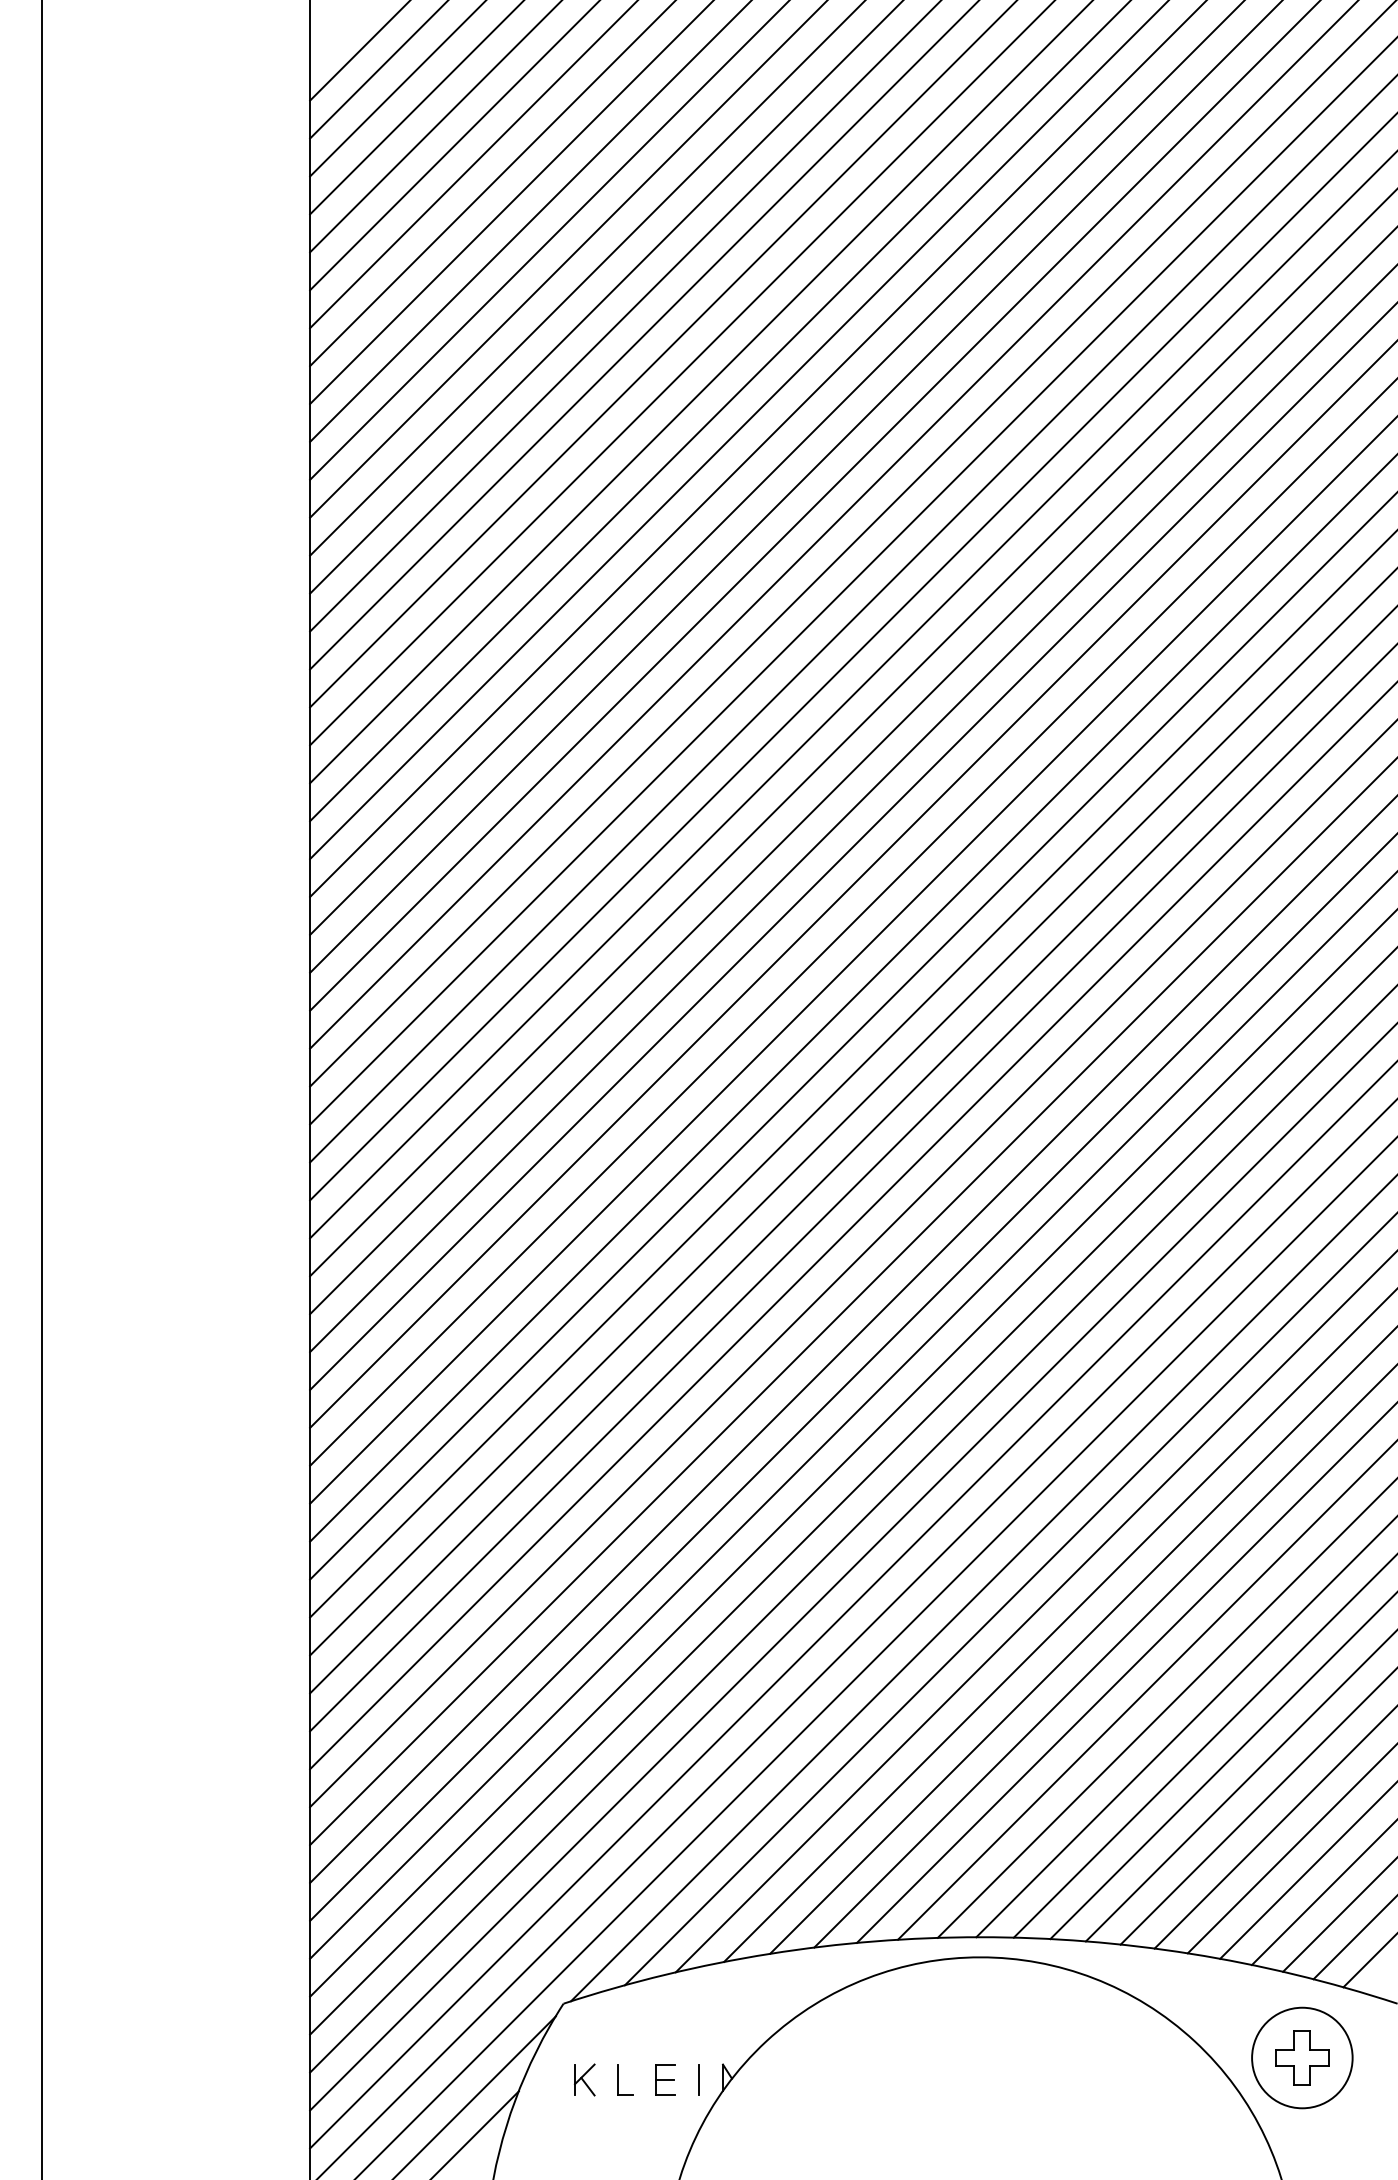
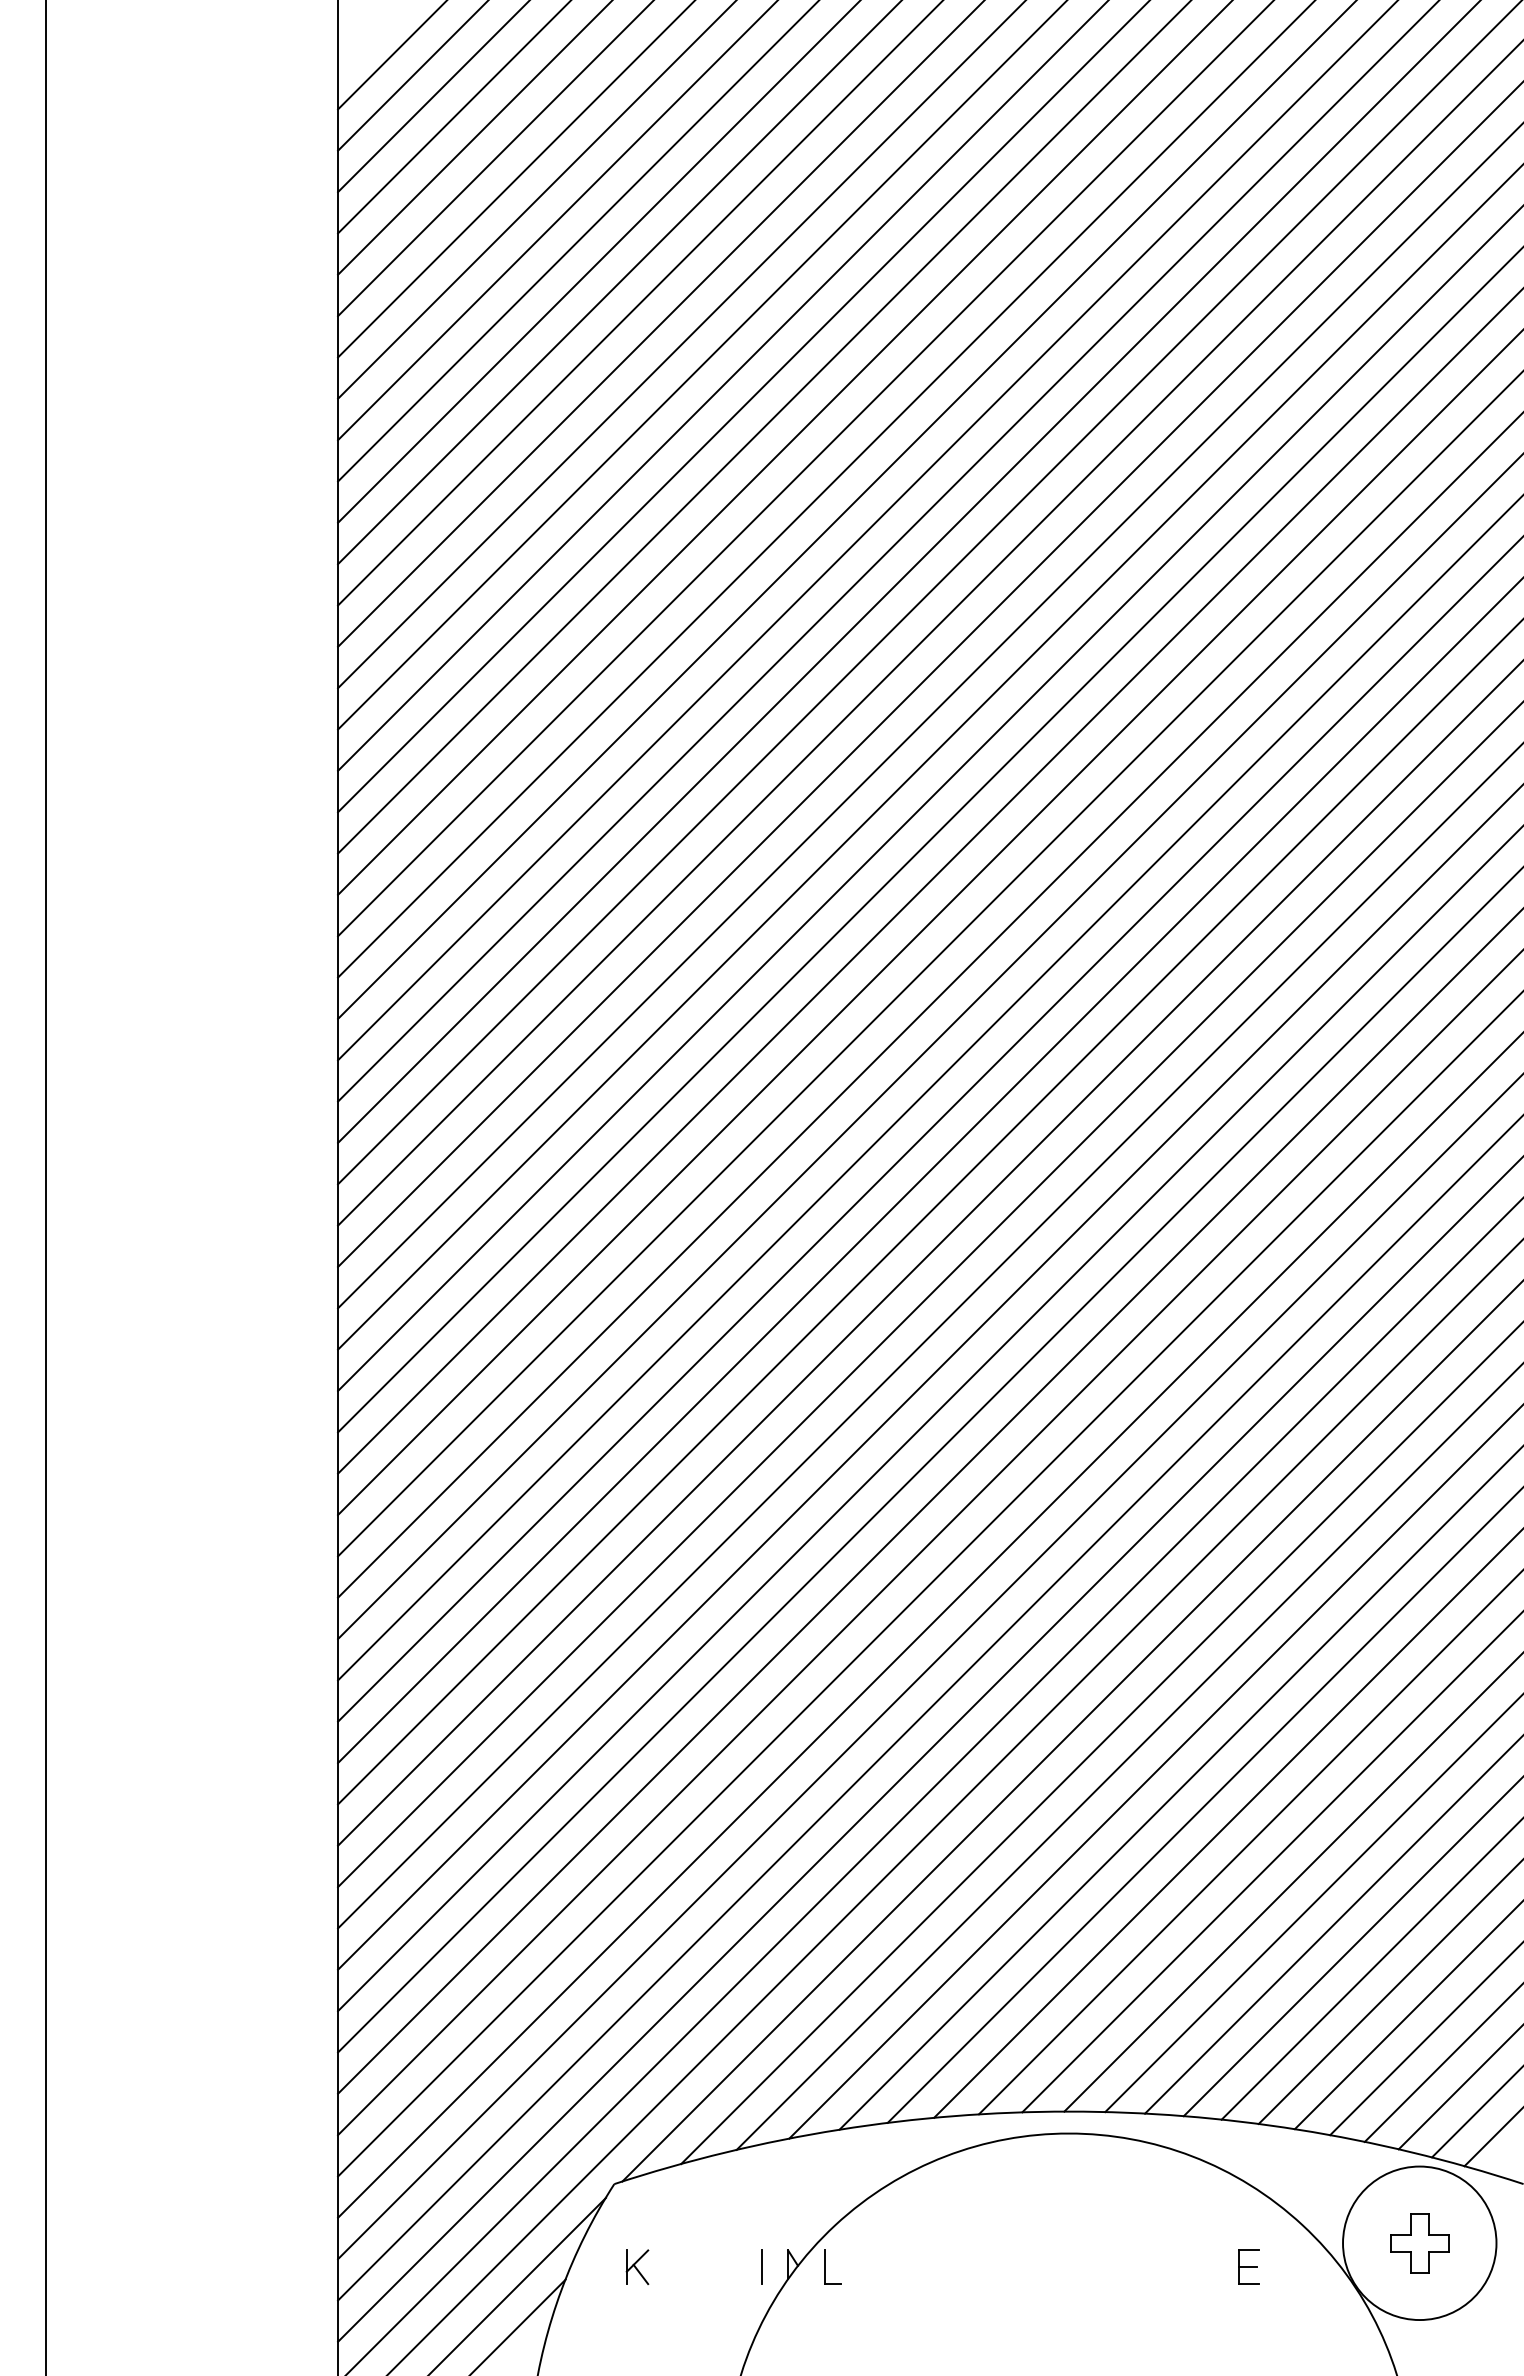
circle: (1302, 2058) -> (1419, 2243), size x1.4
part: (618, 2079) -> (825, 2266), moved
part: (665, 2079) -> (1248, 2266), moved

